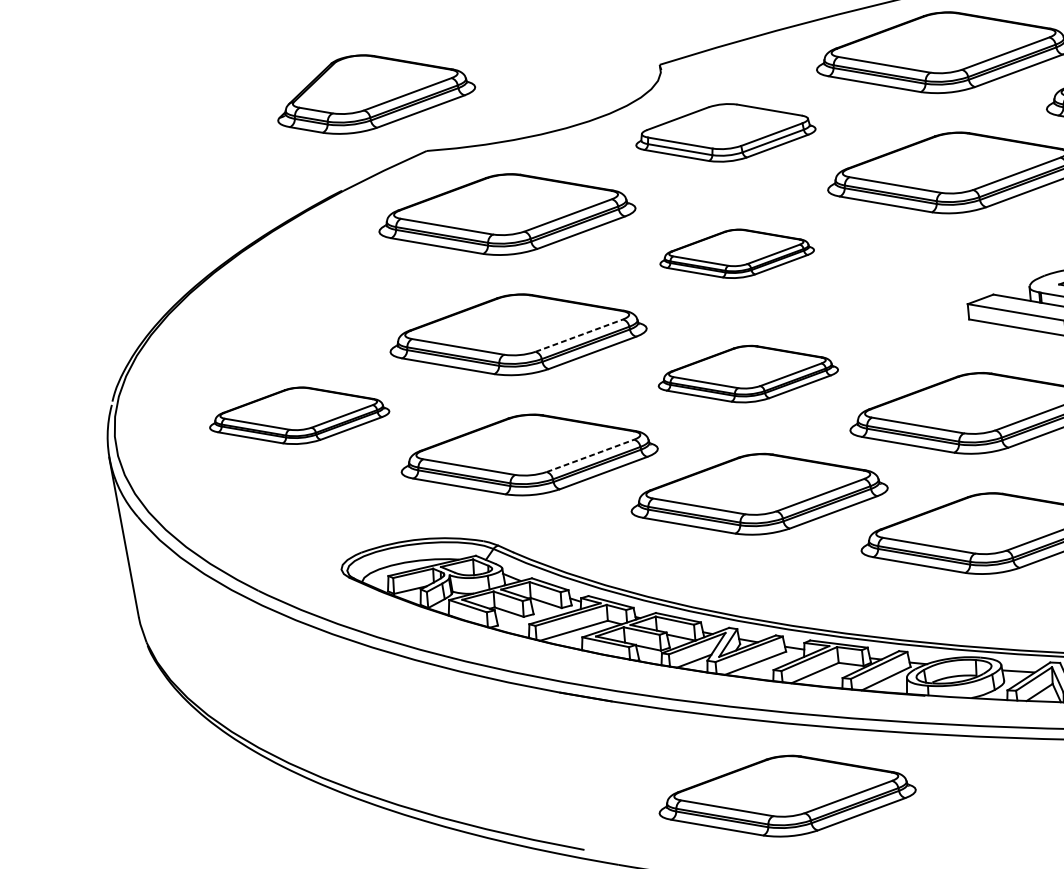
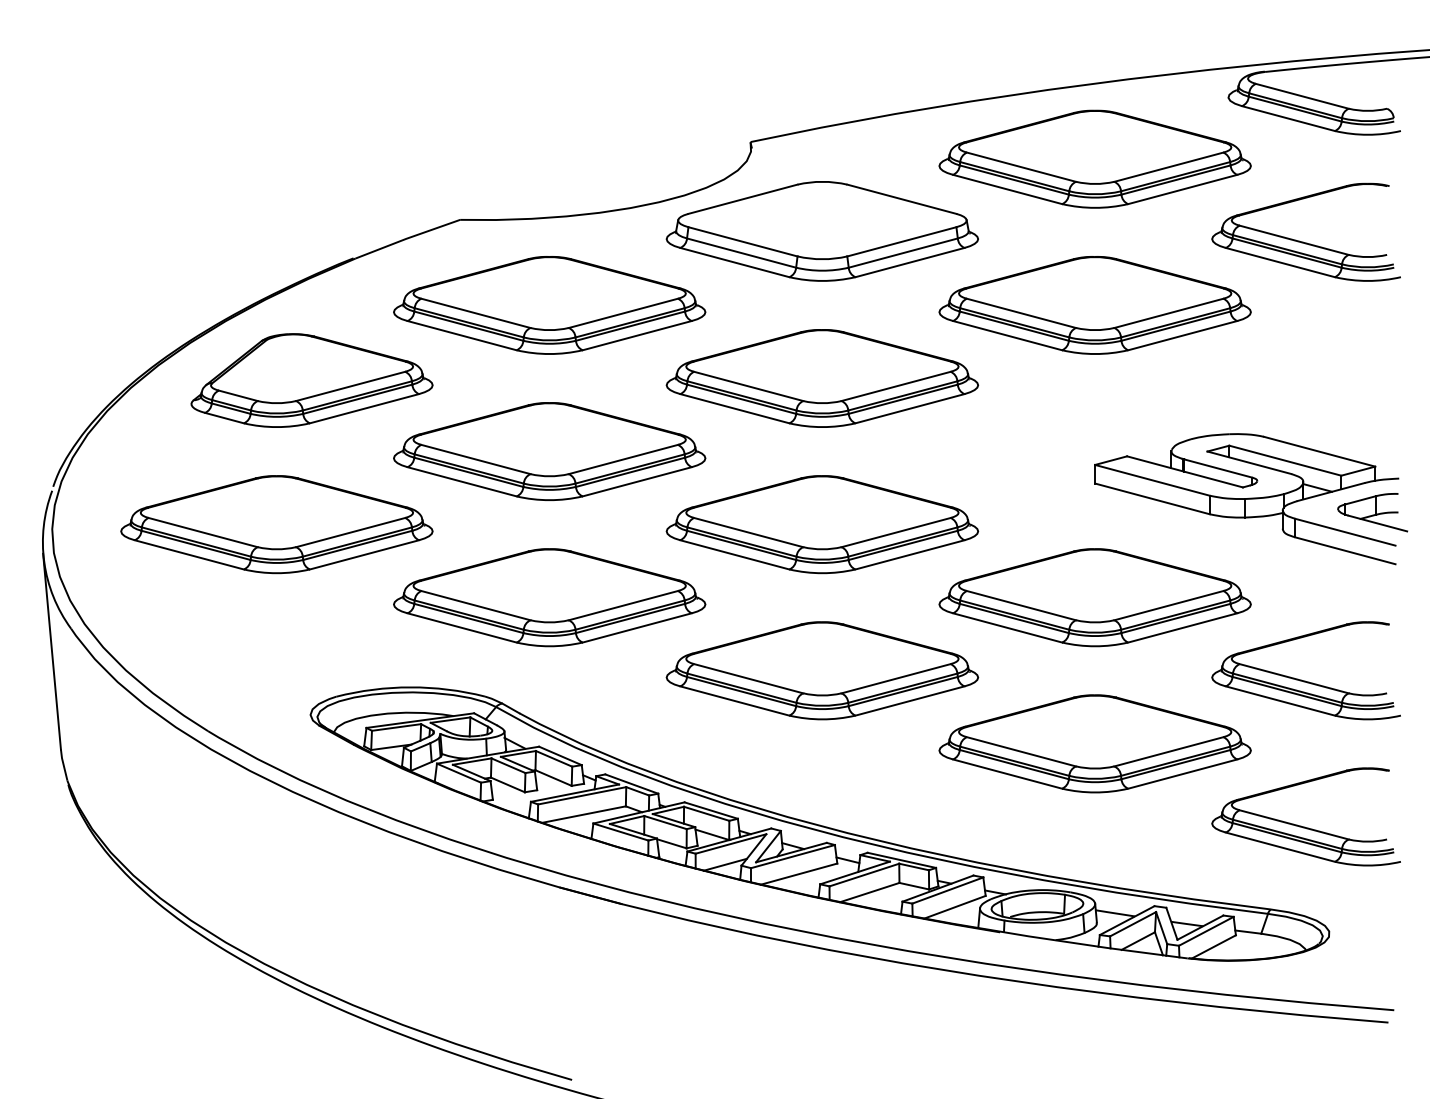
part: (375, 92) -> (311, 380), moved
part: (724, 132) -> (821, 231), size x1.43
part: (736, 253) -> (822, 378), size x1.67
line: (579, 335) -> (623, 459), dashed -> solid
part: (748, 373) -> (822, 524), size x1.43
part: (298, 415) -> (276, 524), size x1.43
line: (590, 455) -> (623, 605), dashed -> solid
part: (787, 795) -> (822, 1037), removed

